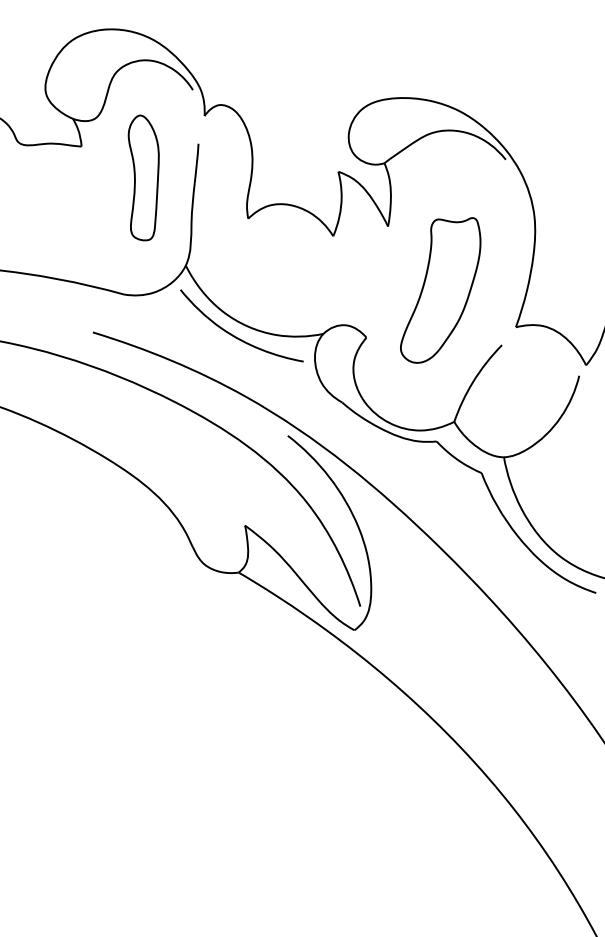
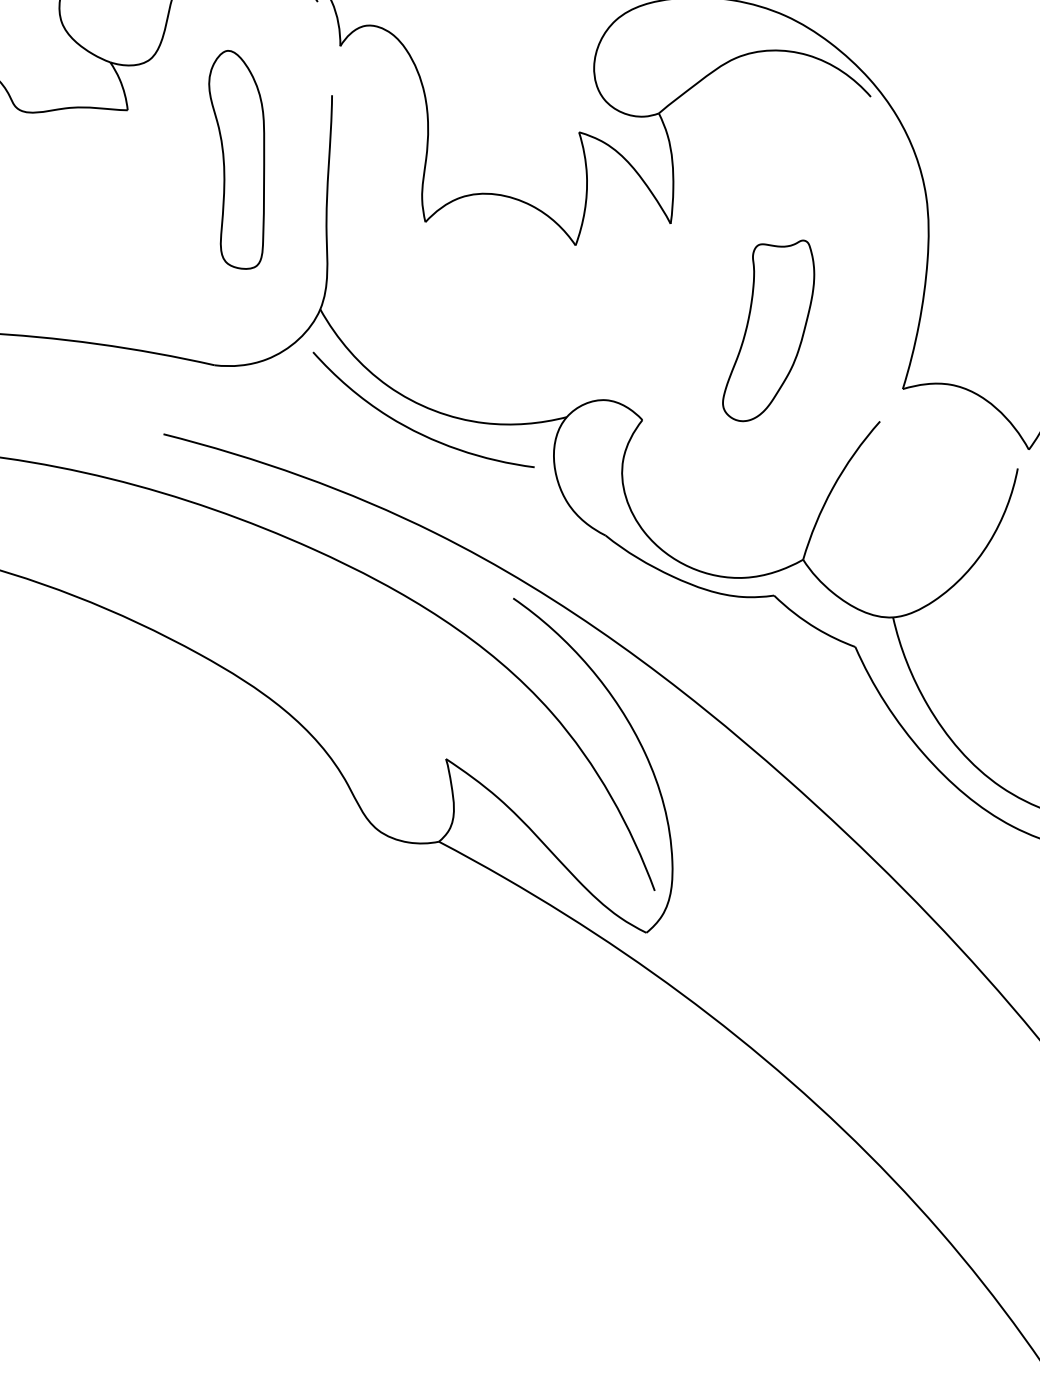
part: (440, 290) -> (767, 331), size x0.7

